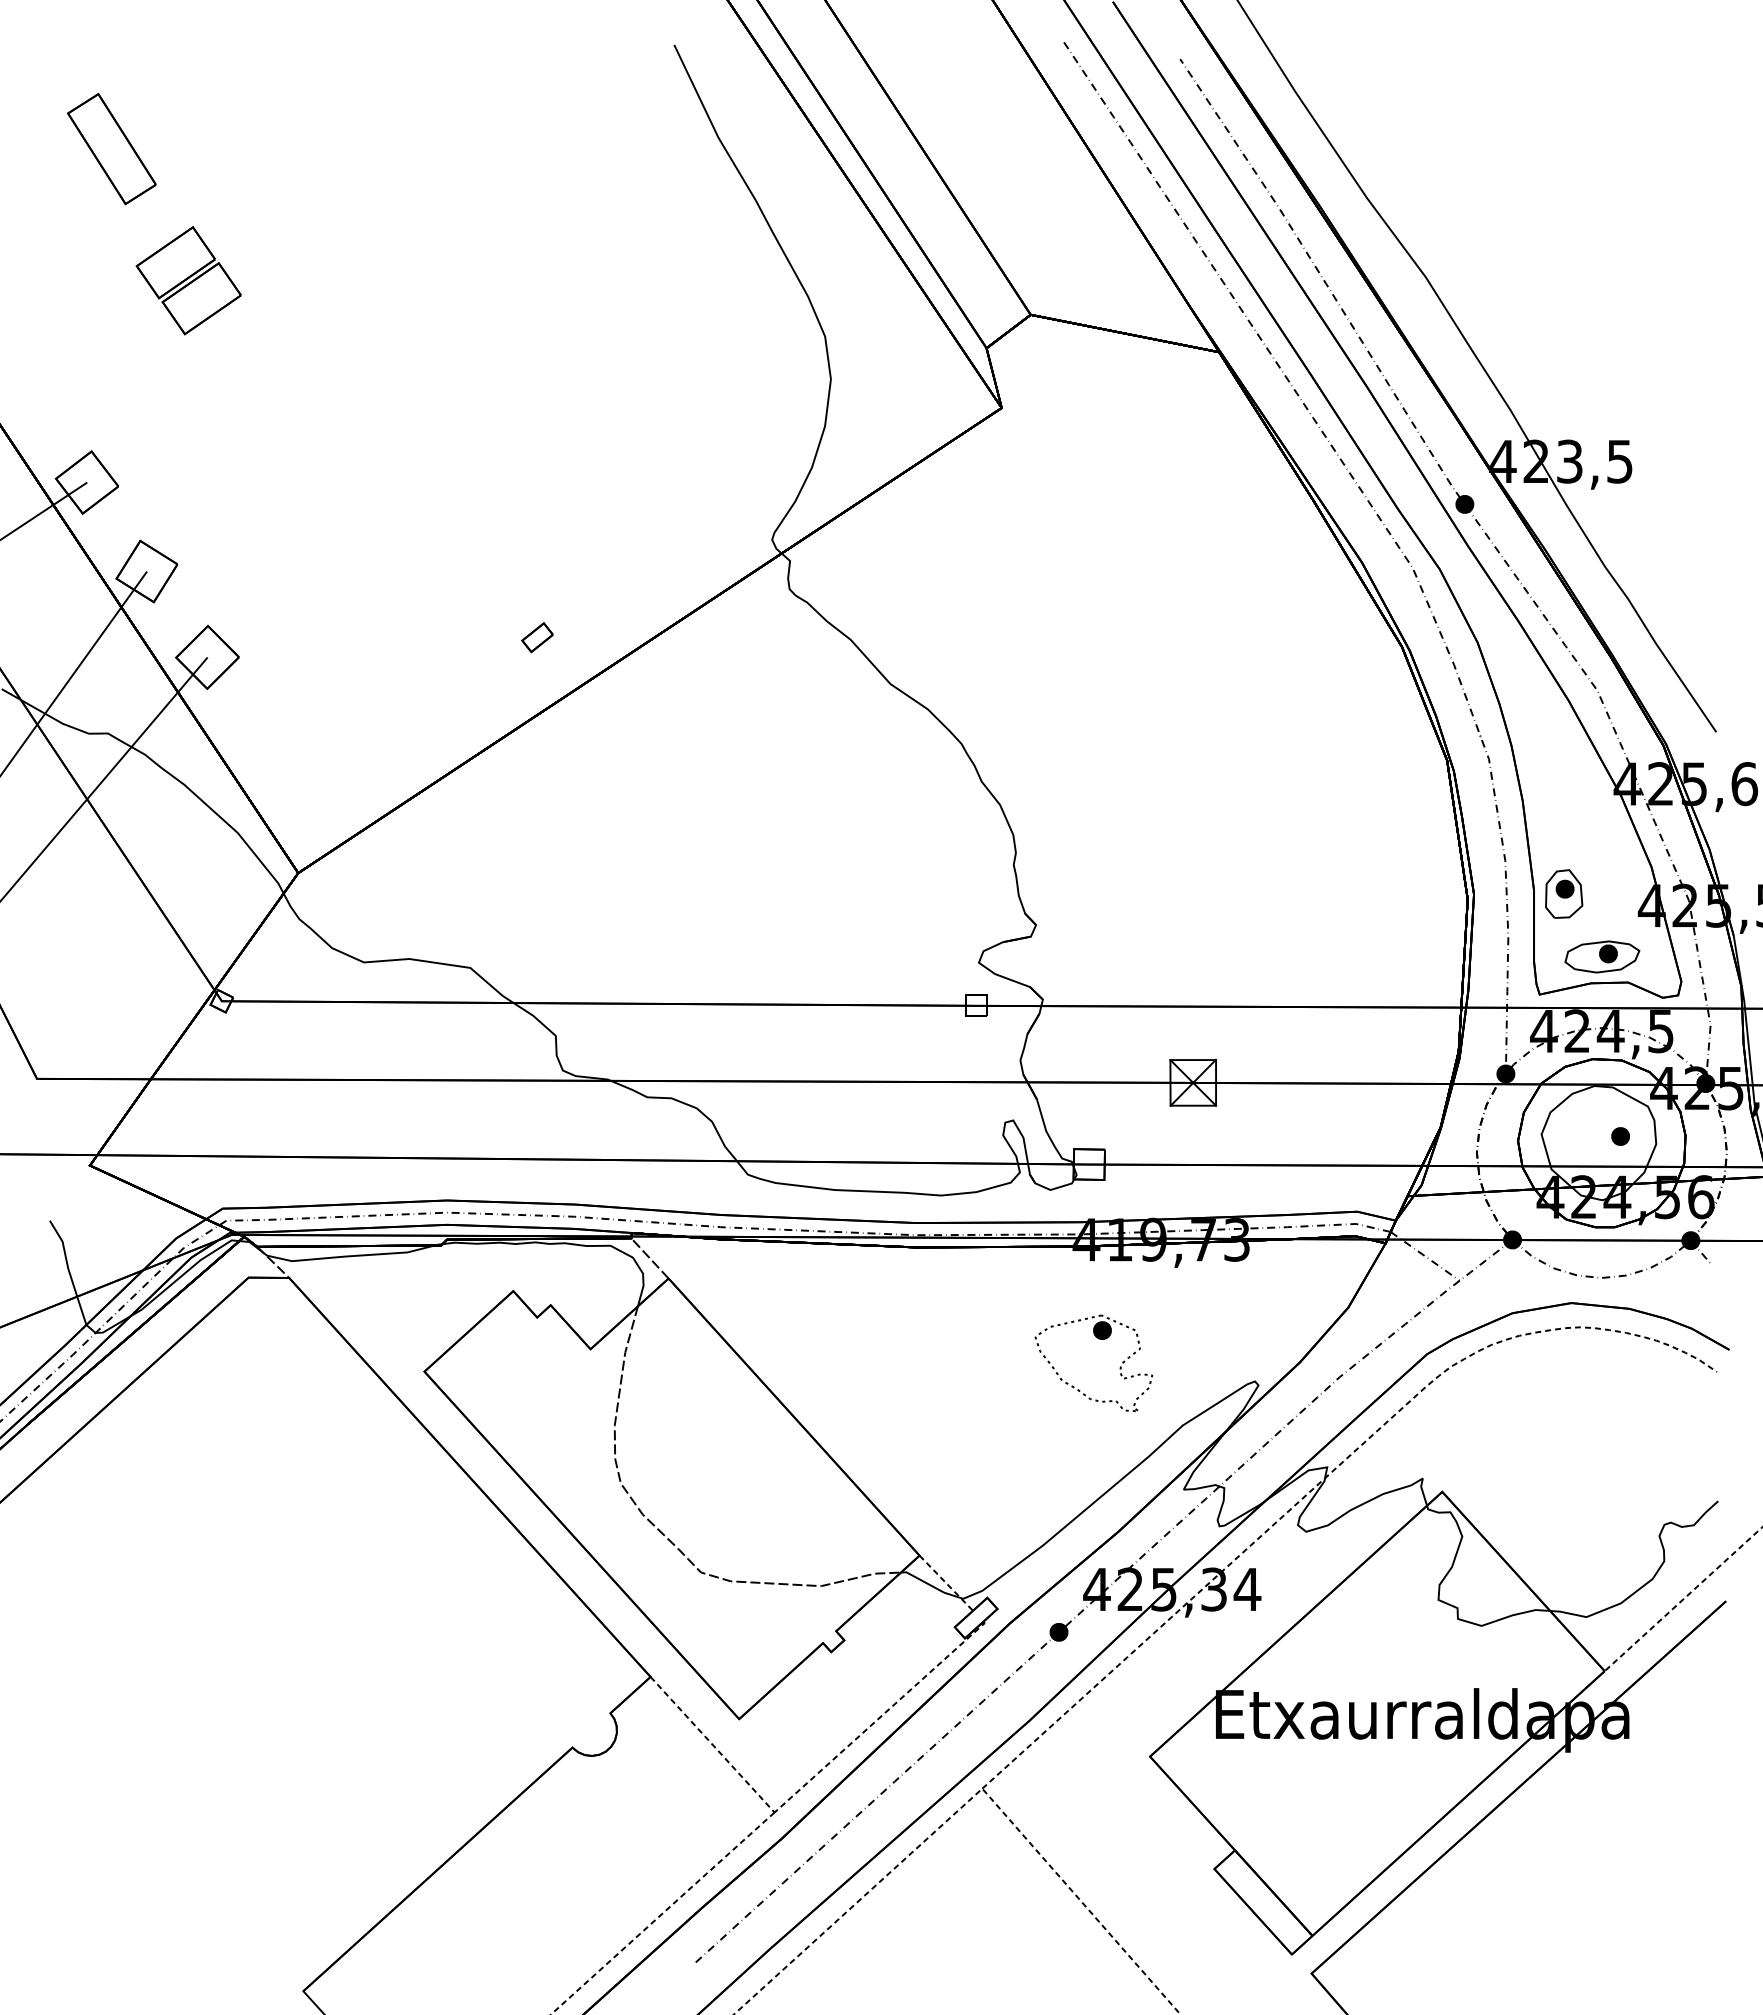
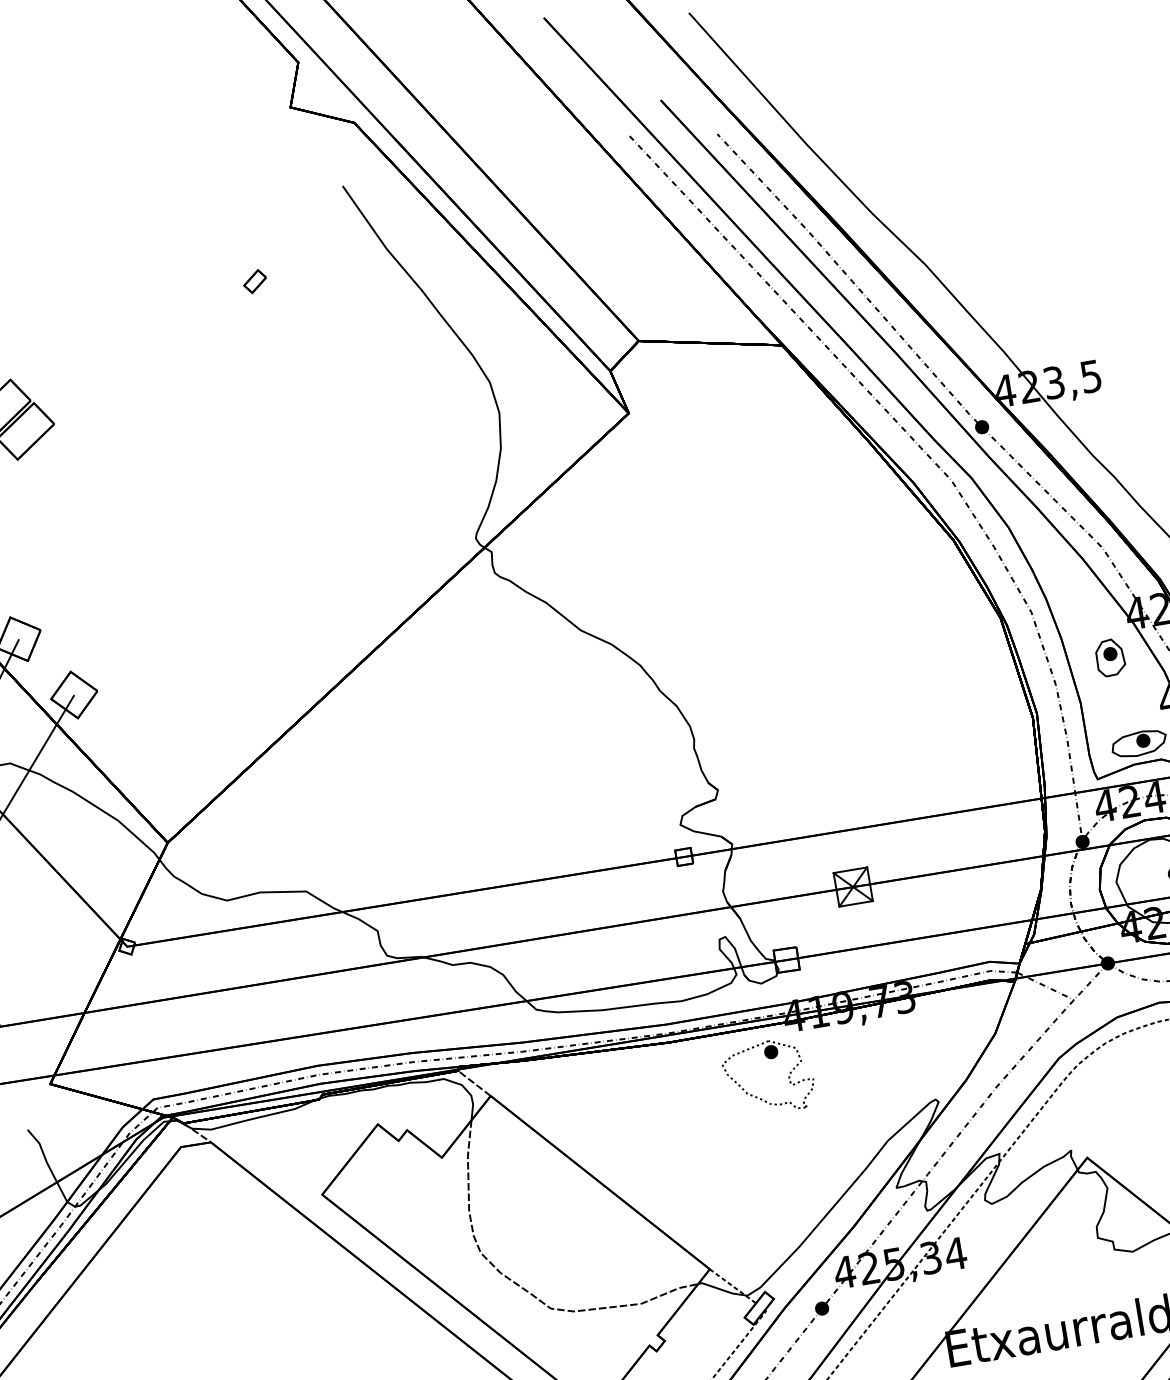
part: (537, 637) -> (255, 281), moved
part: (1564, 893) -> (1110, 657), moved
part: (1098, 1339) -> (769, 1059), moved

